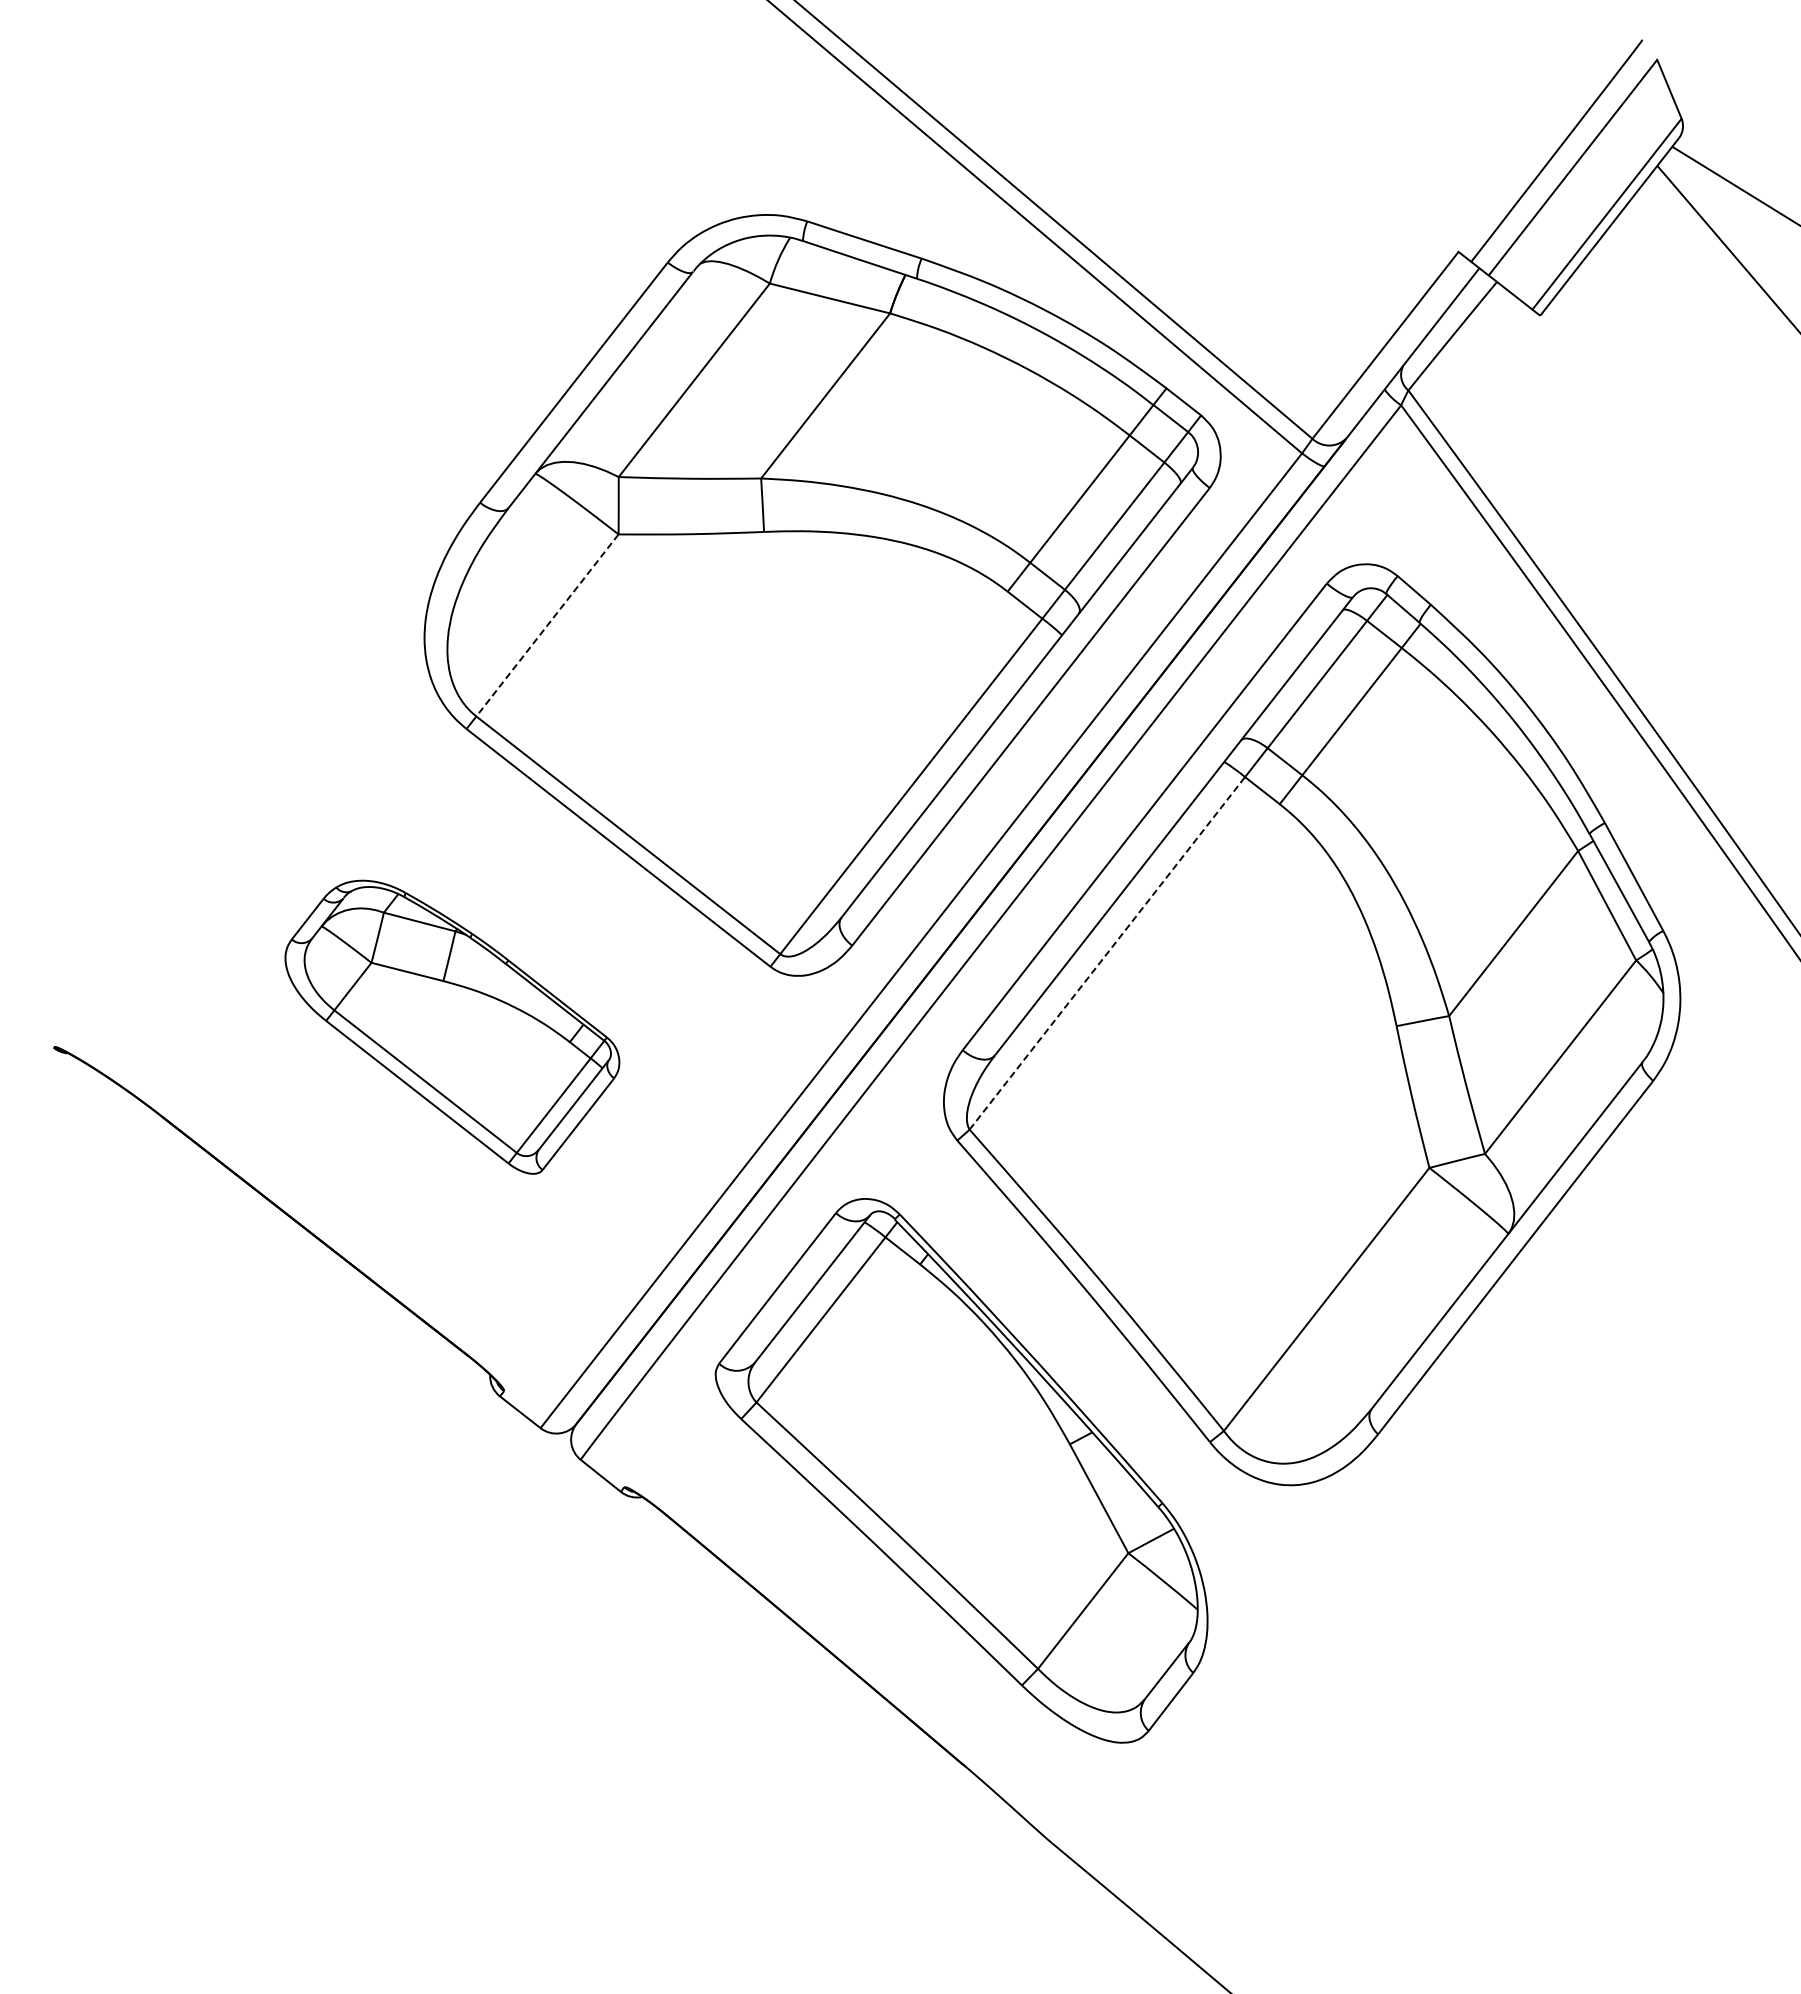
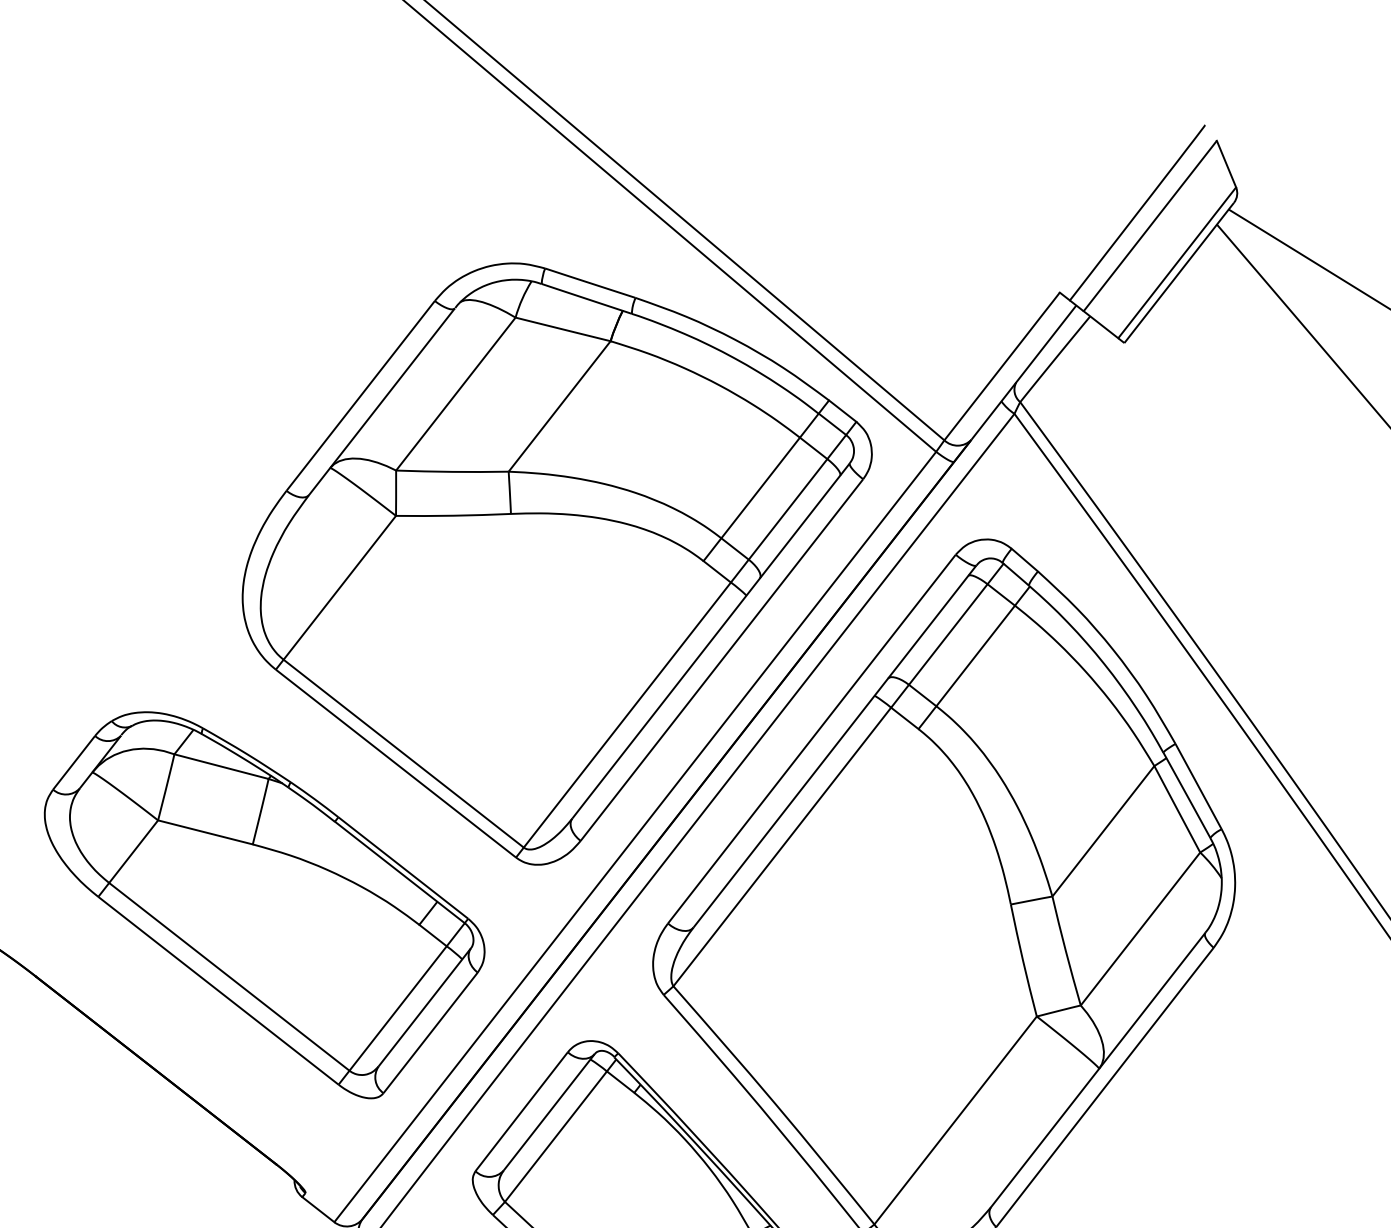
line: (547, 625) -> (339, 587), dashed -> solid
line: (1107, 953) -> (782, 847), dashed -> solid
part: (452, 1027) -> (264, 905), size x1.67

